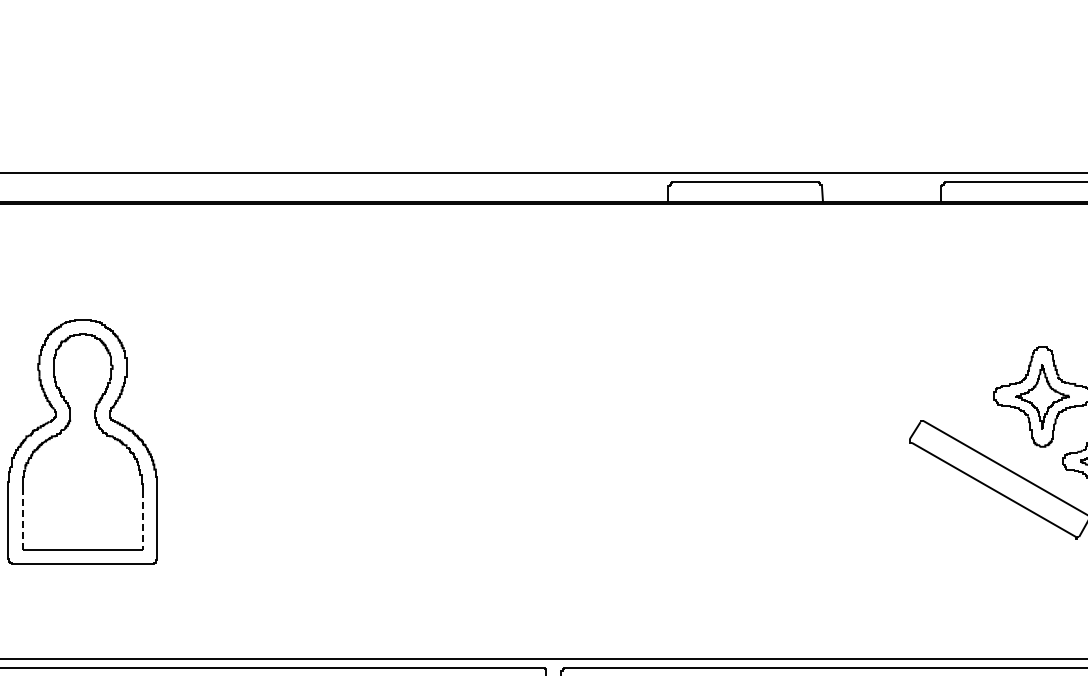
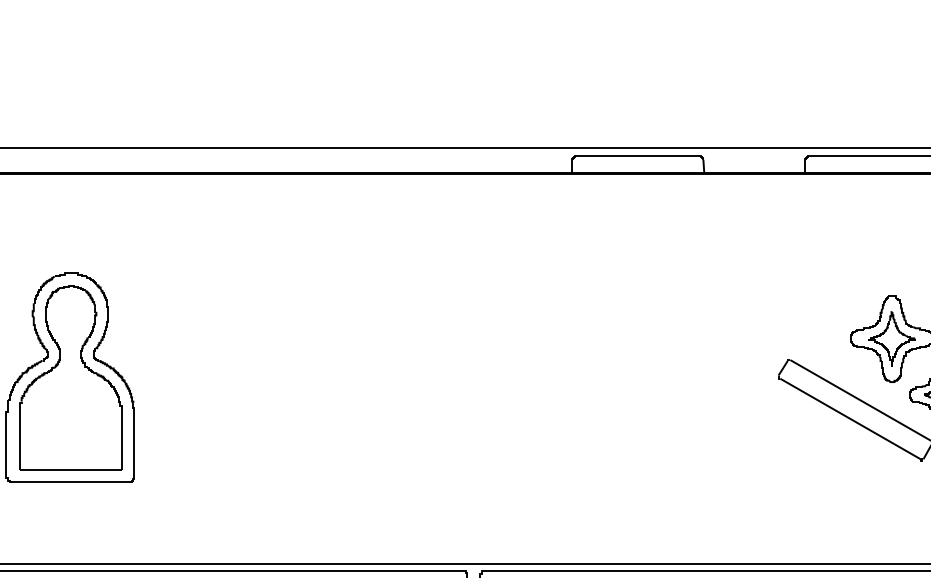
line: (22, 520) -> (19, 445), dashed -> solid
line: (143, 521) -> (122, 446), dashed -> solid

